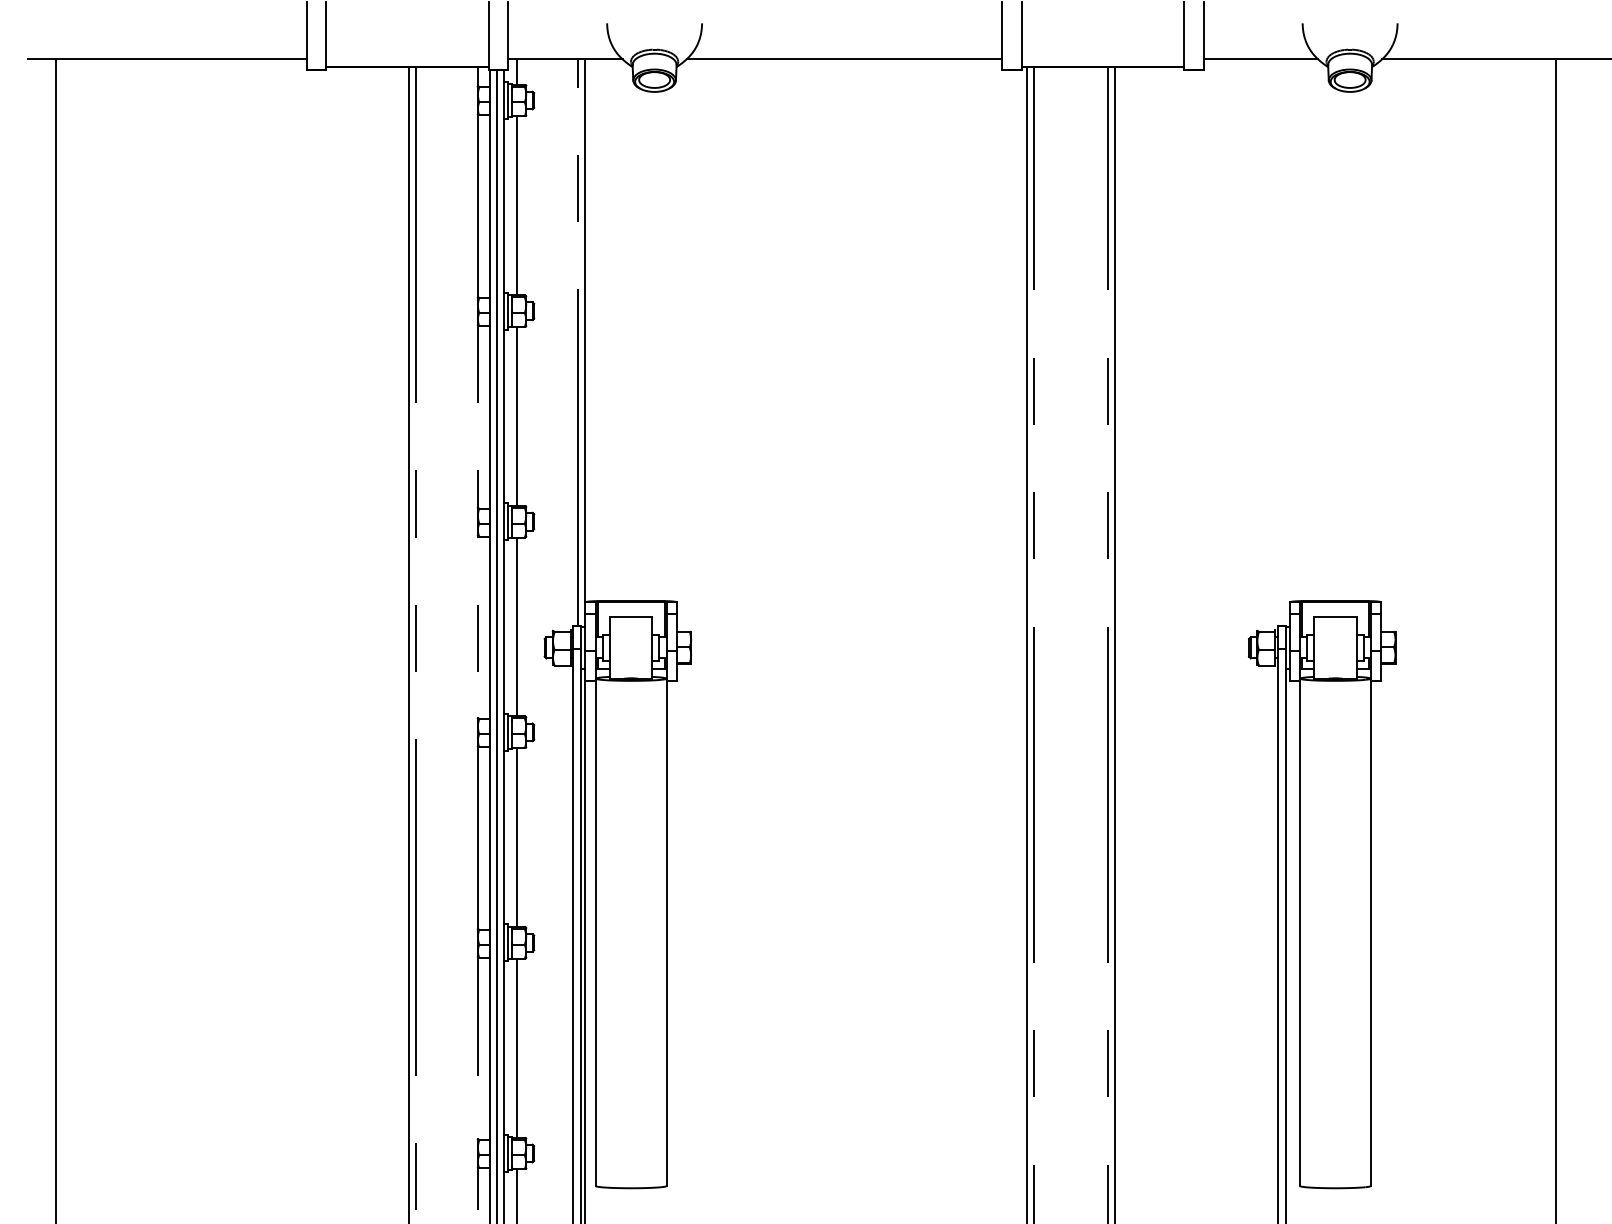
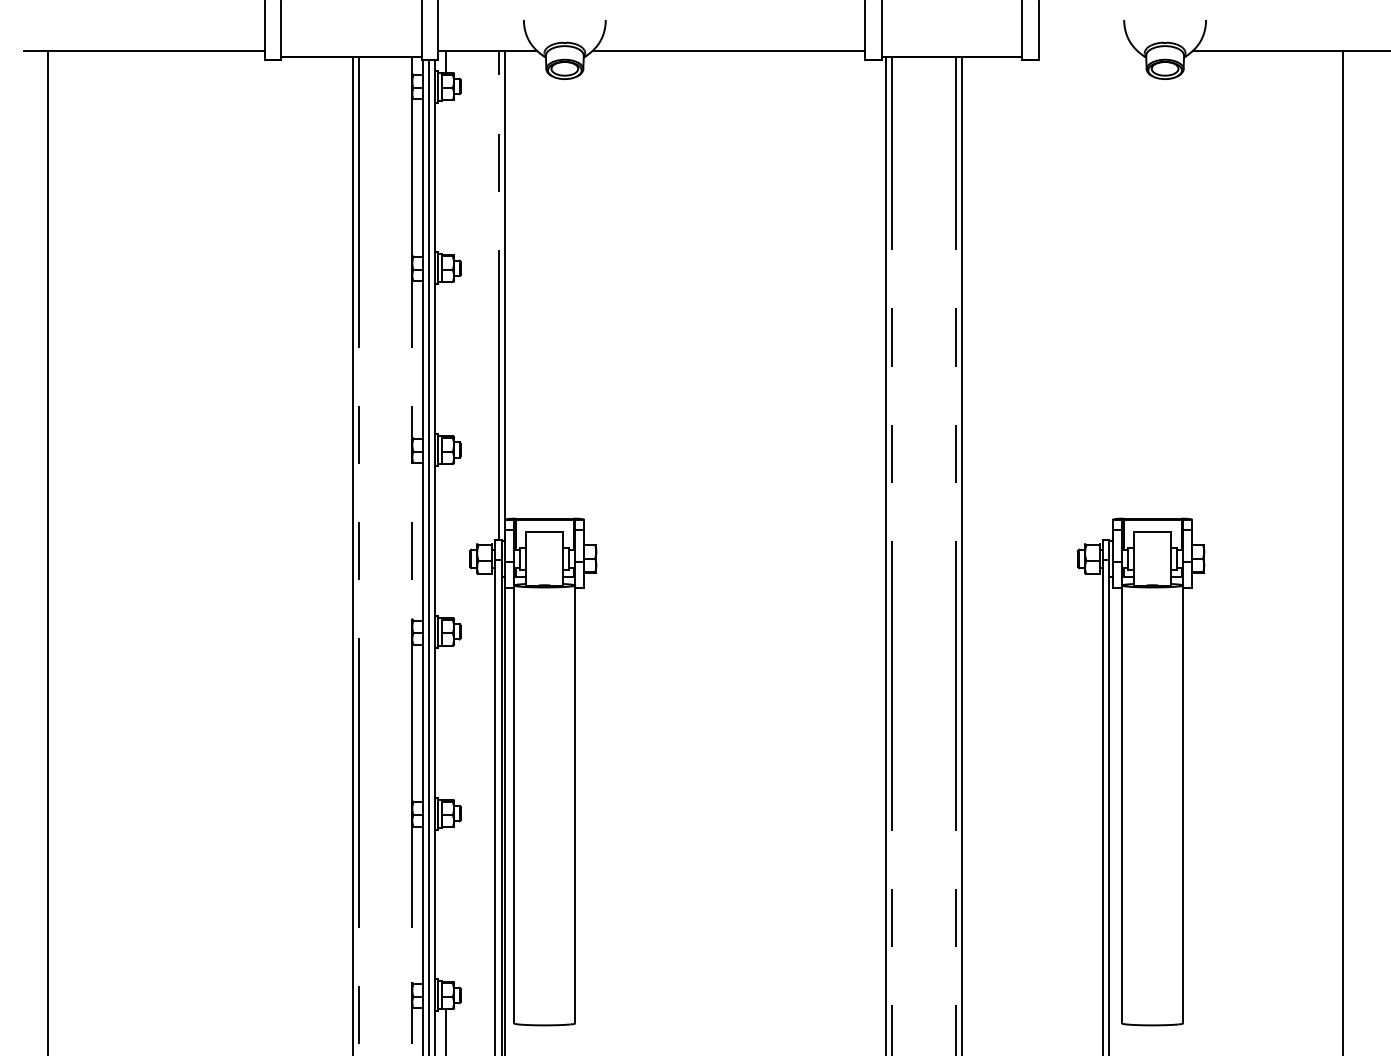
line: (1260, 59) -> (1087, 51), removed
line: (516, 205) -> (445, 177), removed
line: (516, 416) -> (445, 359), removed
line: (516, 626) -> (445, 540), removed
line: (516, 837) -> (445, 722), removed
line: (516, 1047) -> (445, 903), removed

